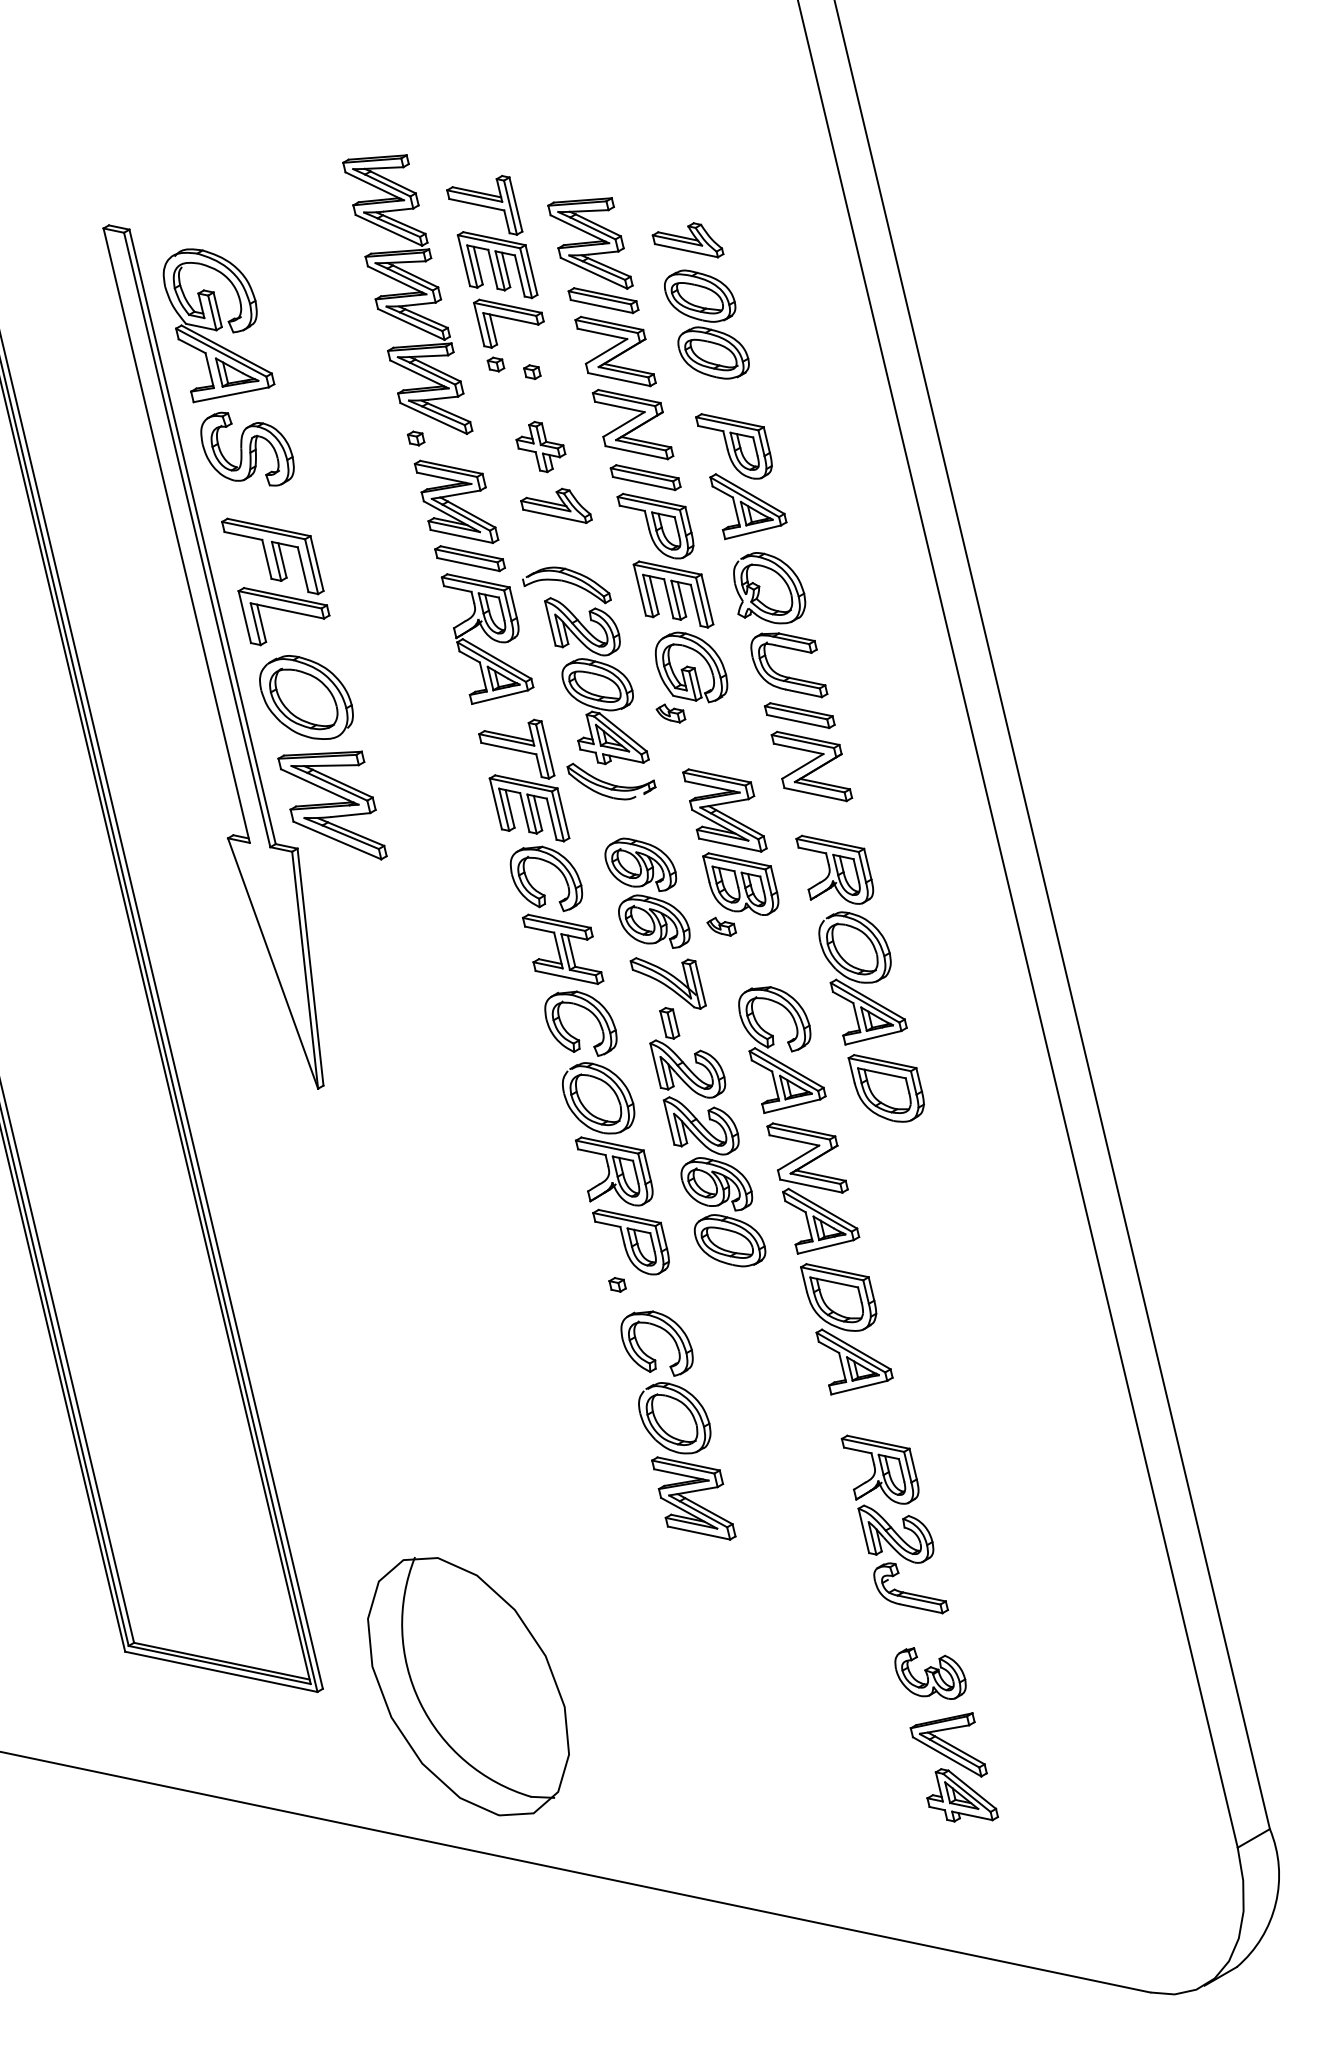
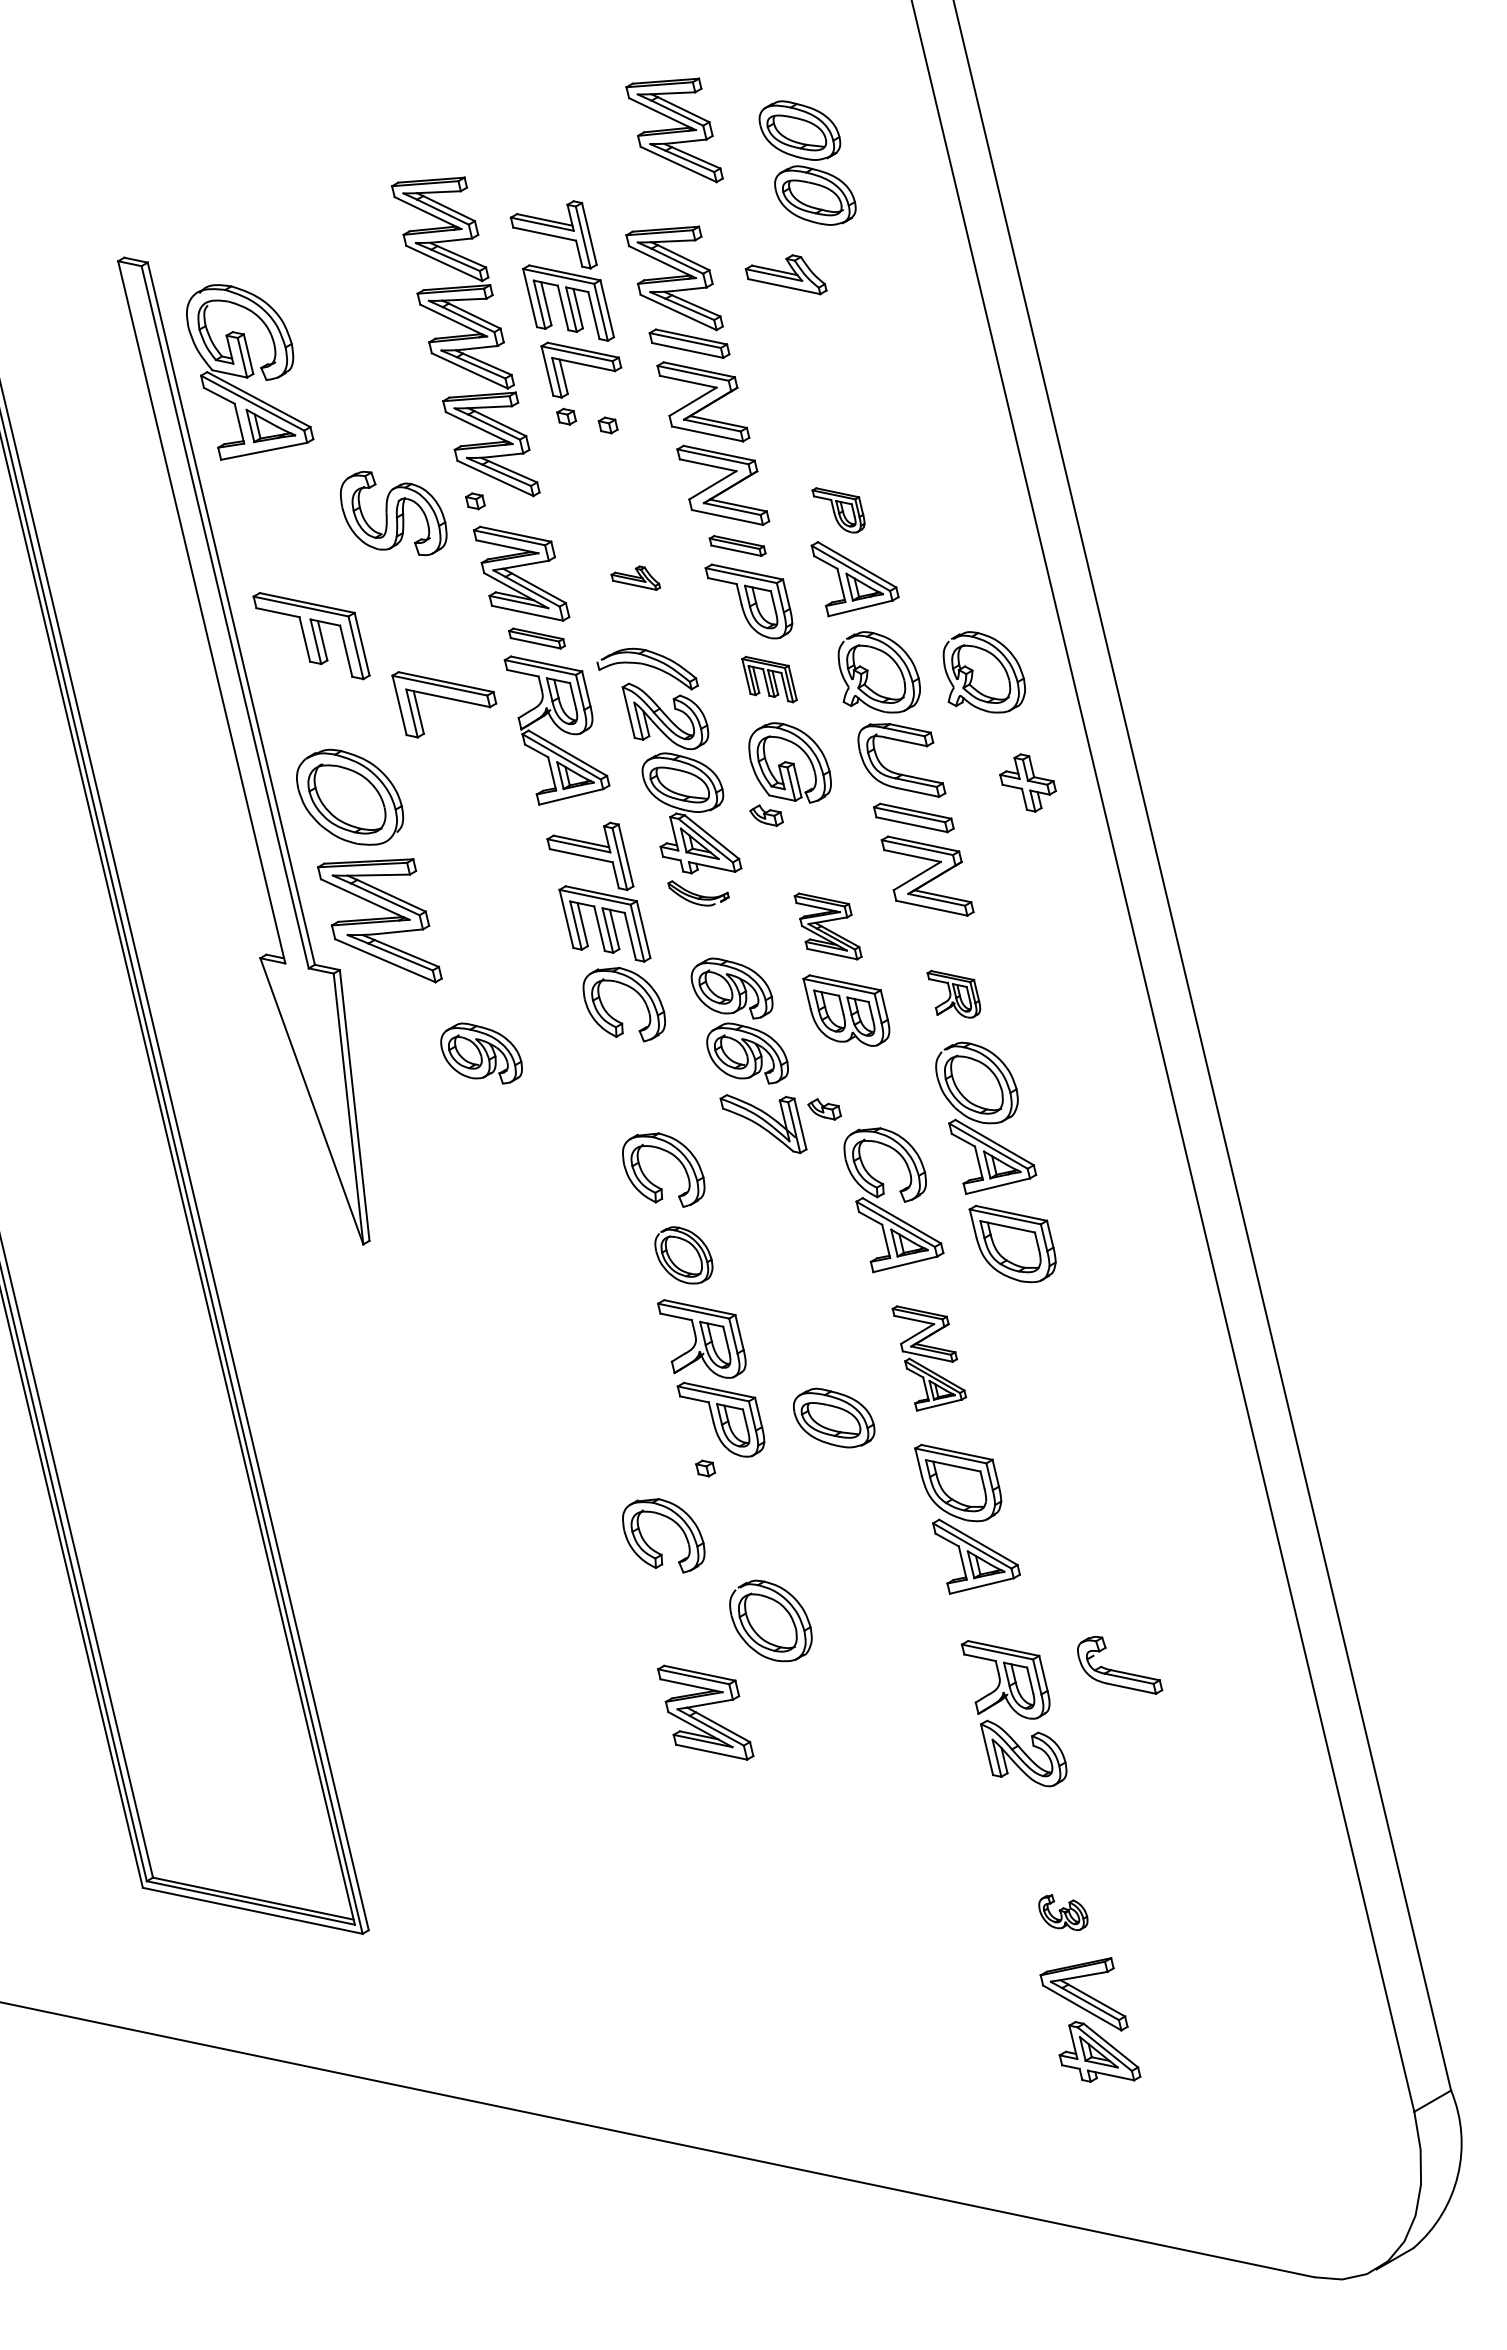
part: (590, 114) -> (674, 130), added
part: (706, 324) -> (807, 162), moved
part: (540, 446) -> (1027, 782), moved
part: (733, 446) -> (838, 510), size x0.6
part: (247, 449) -> (393, 513), moved
part: (645, 477) -> (737, 545), size x0.7
part: (556, 505) -> (635, 577), size x0.6
part: (469, 558) -> (536, 638), size x0.7
part: (860, 588) -> (983, 672), added
part: (673, 594) -> (769, 679), size x0.6
part: (284, 616) -> (444, 704), moved
part: (611, 781) -> (698, 893), size x0.6
part: (724, 810) -> (827, 926), size x0.7
part: (834, 870) -> (953, 994), size x0.6
part: (421, 921) -> (481, 1053), added
part: (721, 926) -> (824, 1109), moved
part: (563, 948) -> (643, 1084), removed
part: (598, 1098) -> (683, 1255), size x0.7
part: (707, 1109) -> (808, 1268), removed
part: (813, 1188) -> (929, 1358), size x0.7
part: (664, 1331) -> (672, 1521), moved
part: (693, 1498) -> (705, 1712), moved
part: (911, 1588) -> (1120, 1665), moved
part: (930, 1673) -> (1063, 1912), size x0.6
part: (467, 1686) -> (534, 1927), removed

